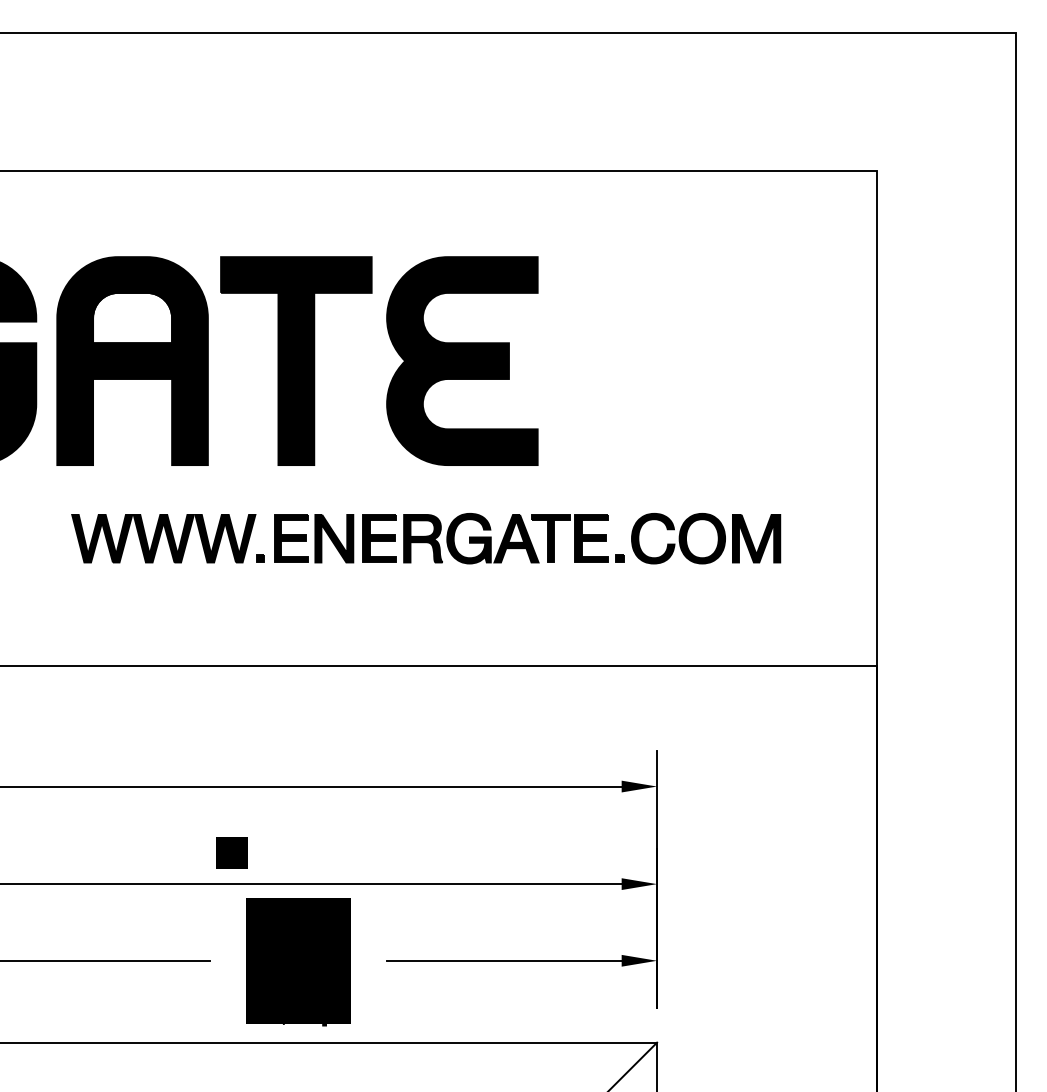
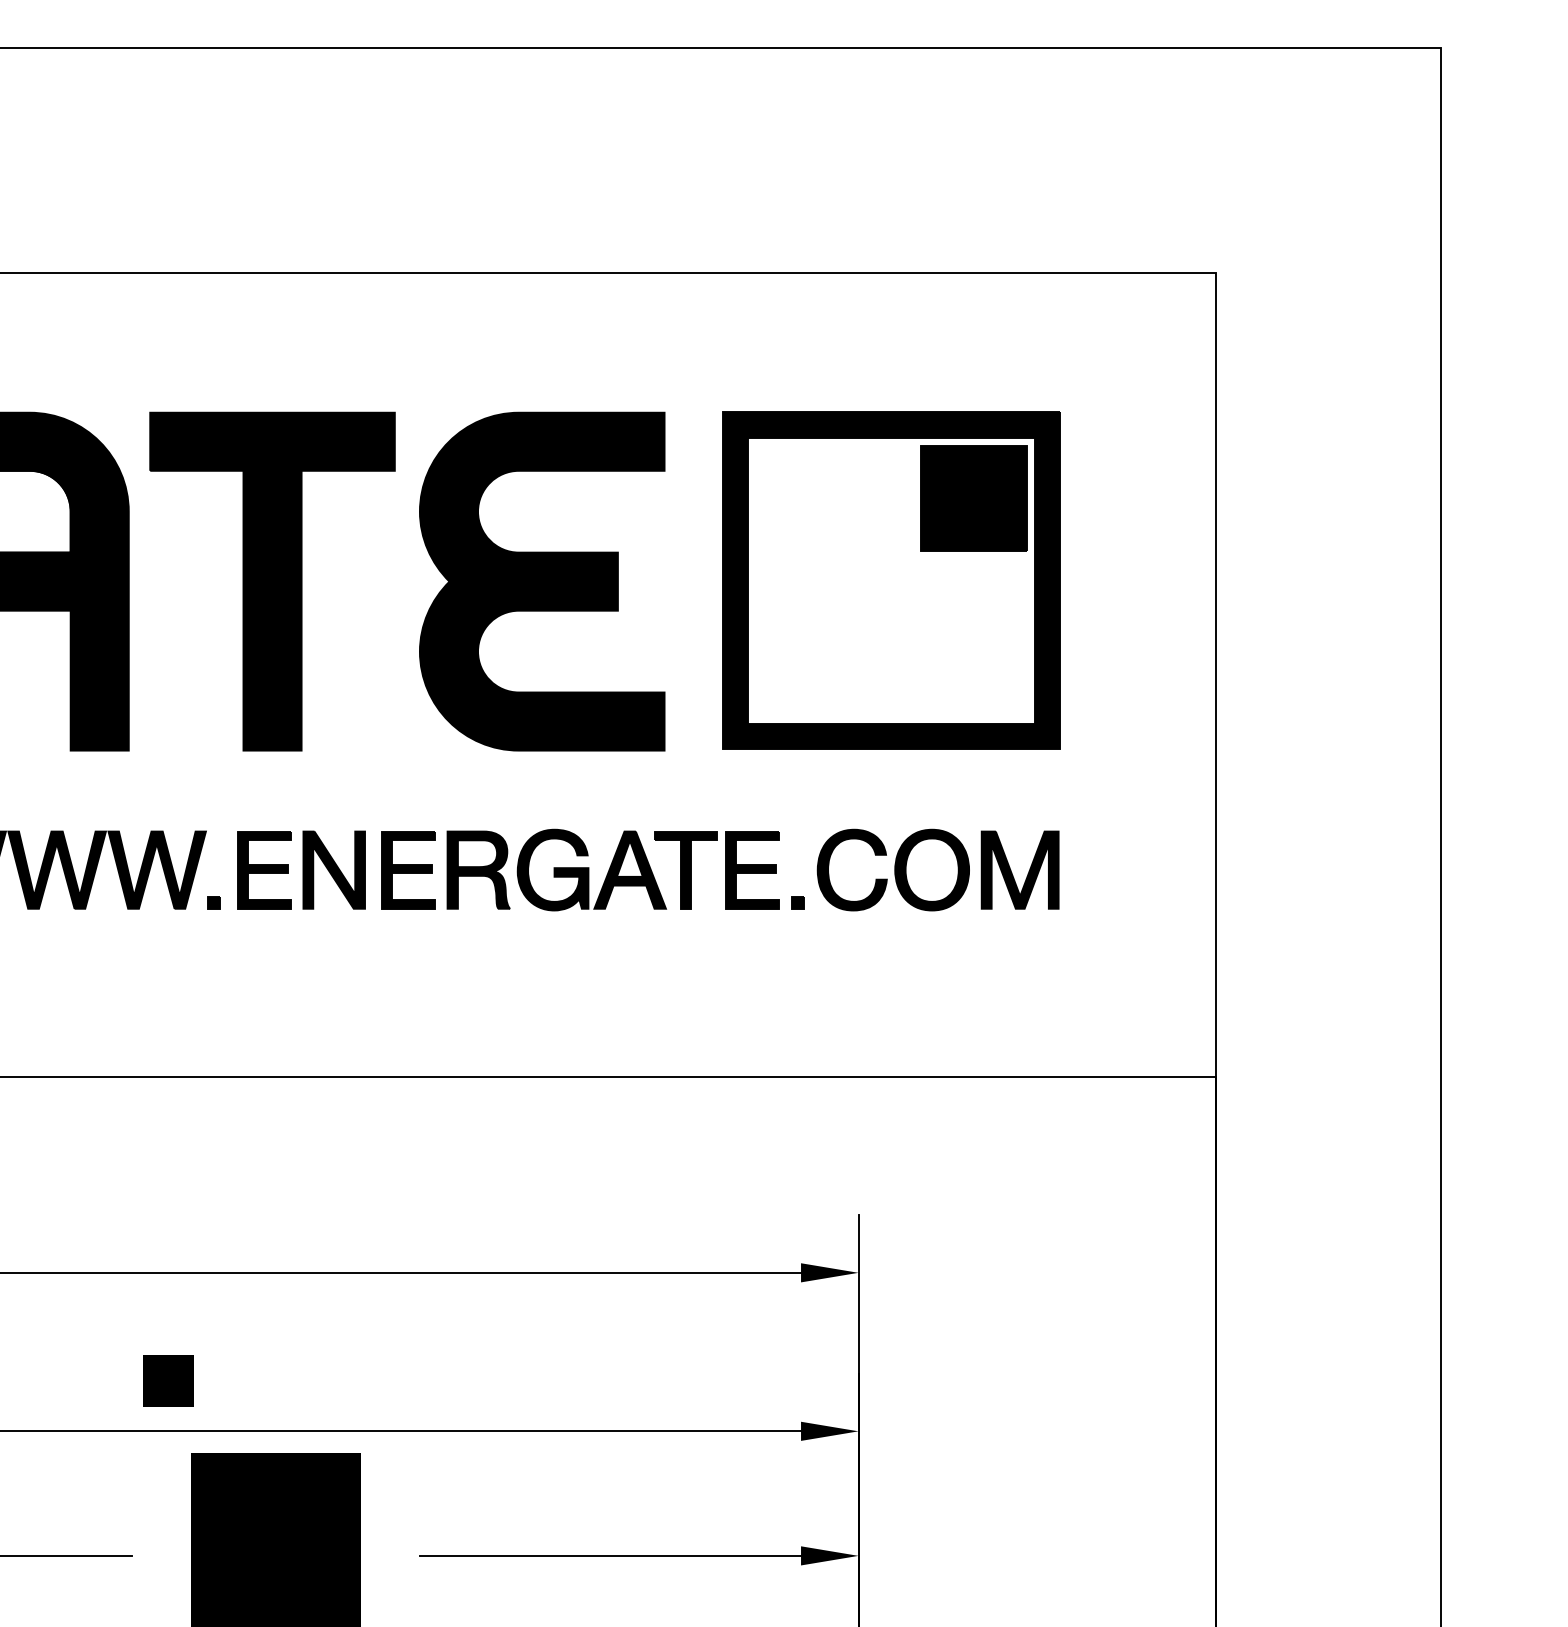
part: (677, 360) -> (891, 580), added

